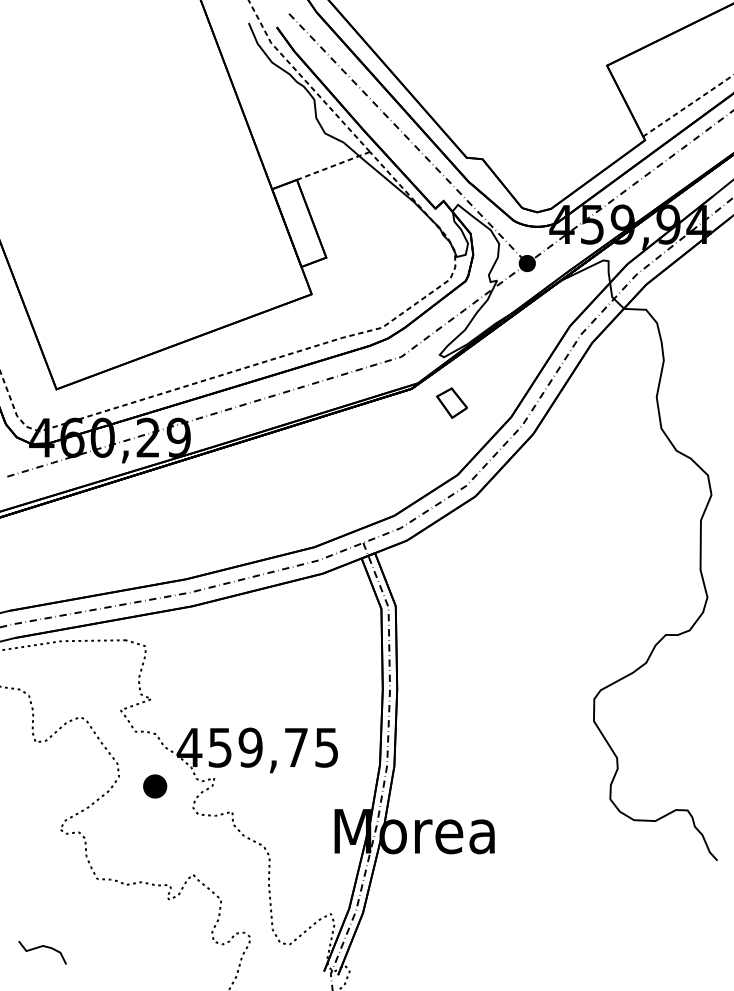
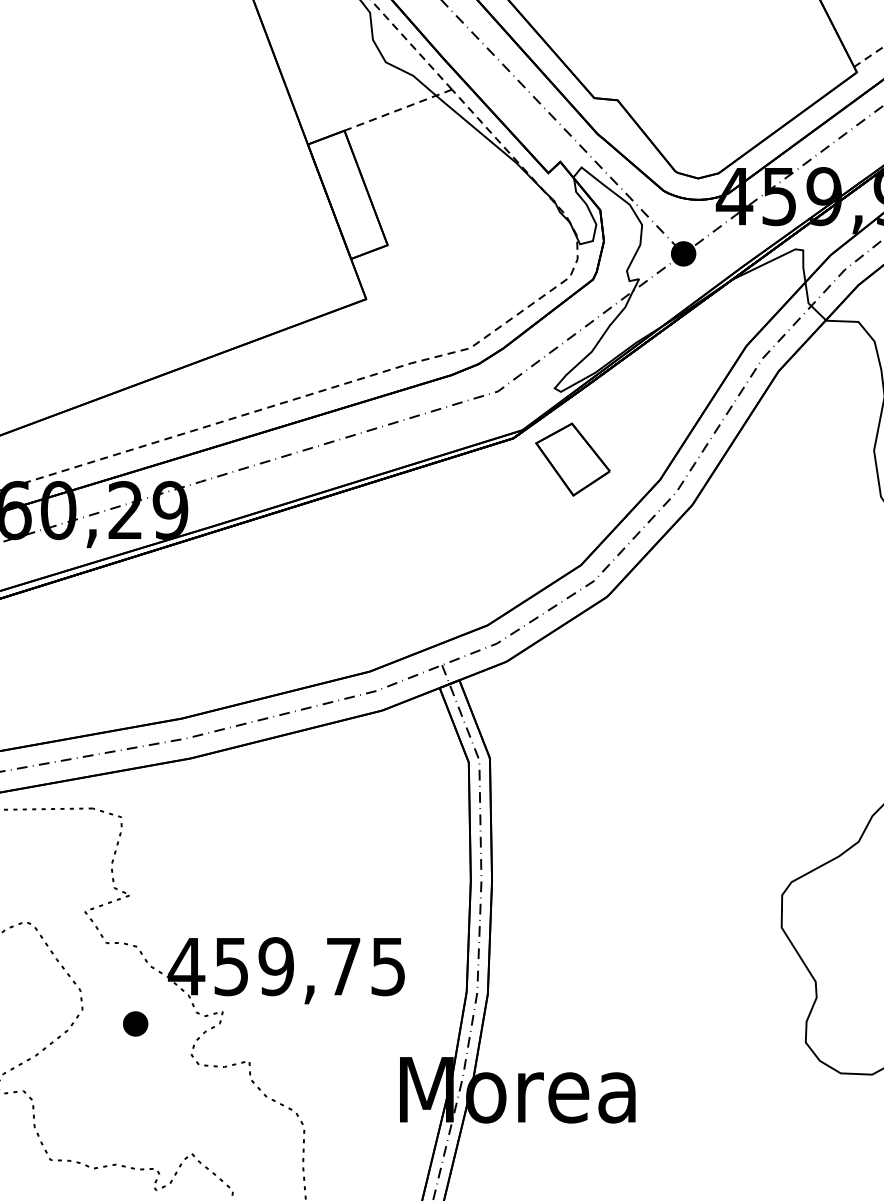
part: (451, 402) -> (571, 458), size x1.67
part: (154, 786) -> (134, 1023), size x0.71

